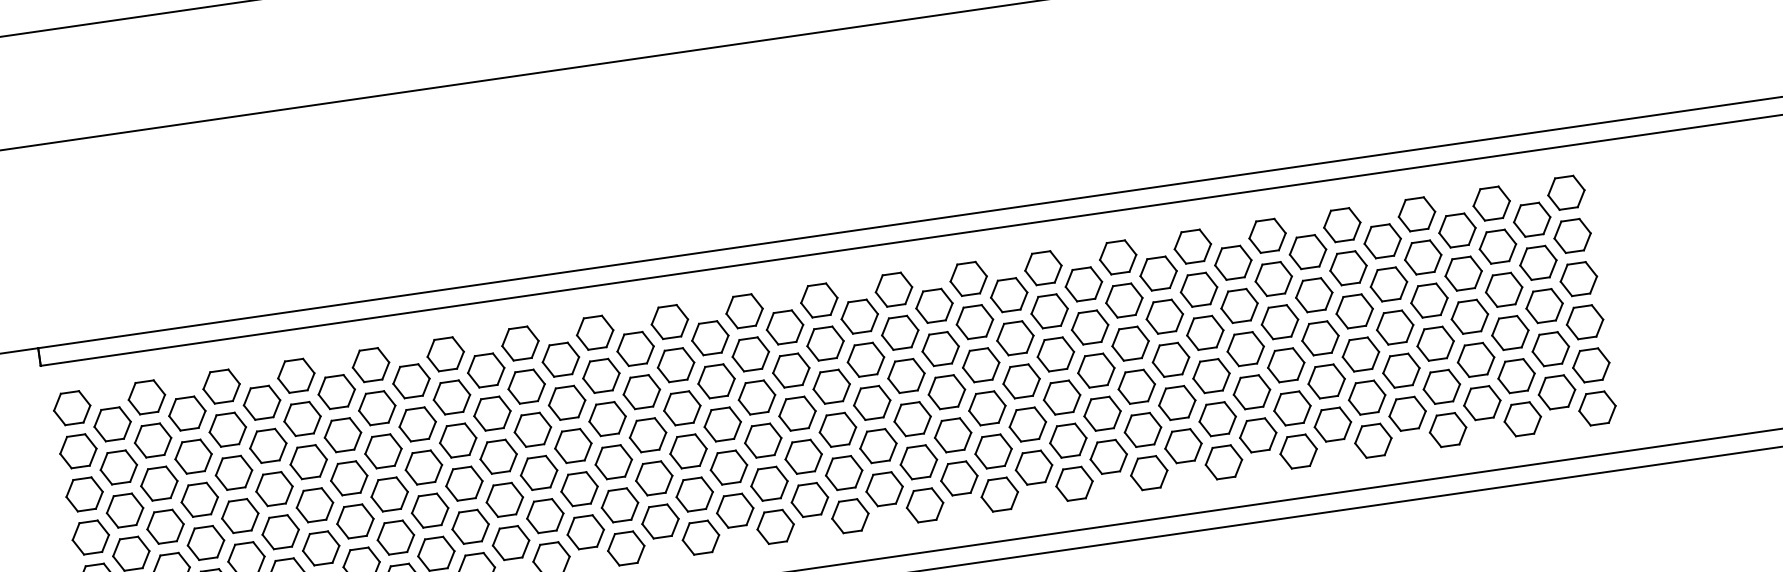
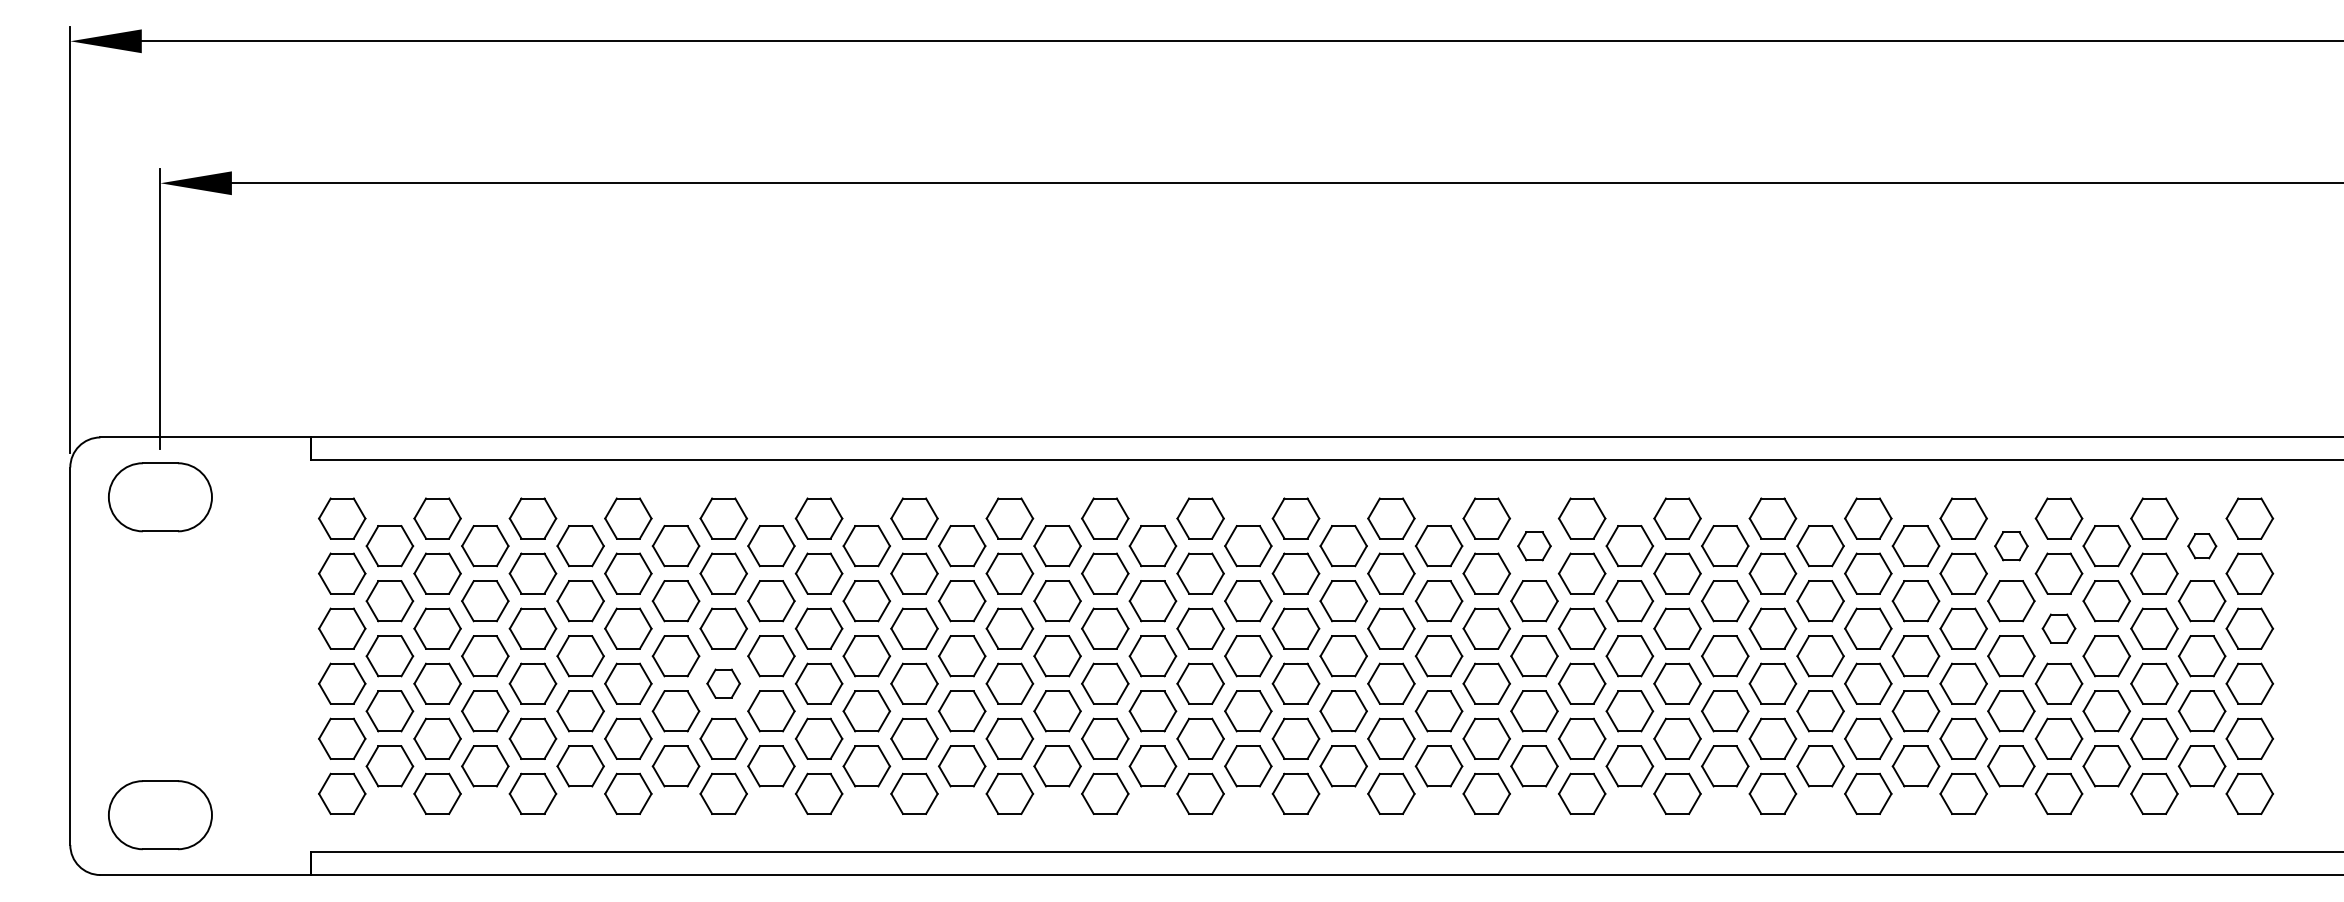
part: (1532, 220) -> (2202, 546), size x0.6
part: (1382, 241) -> (2011, 546), size x0.7
part: (1009, 295) -> (1534, 546), size x0.7
part: (1428, 300) -> (2058, 628), size x0.7
part: (389, 494) -> (723, 683), size x0.7

